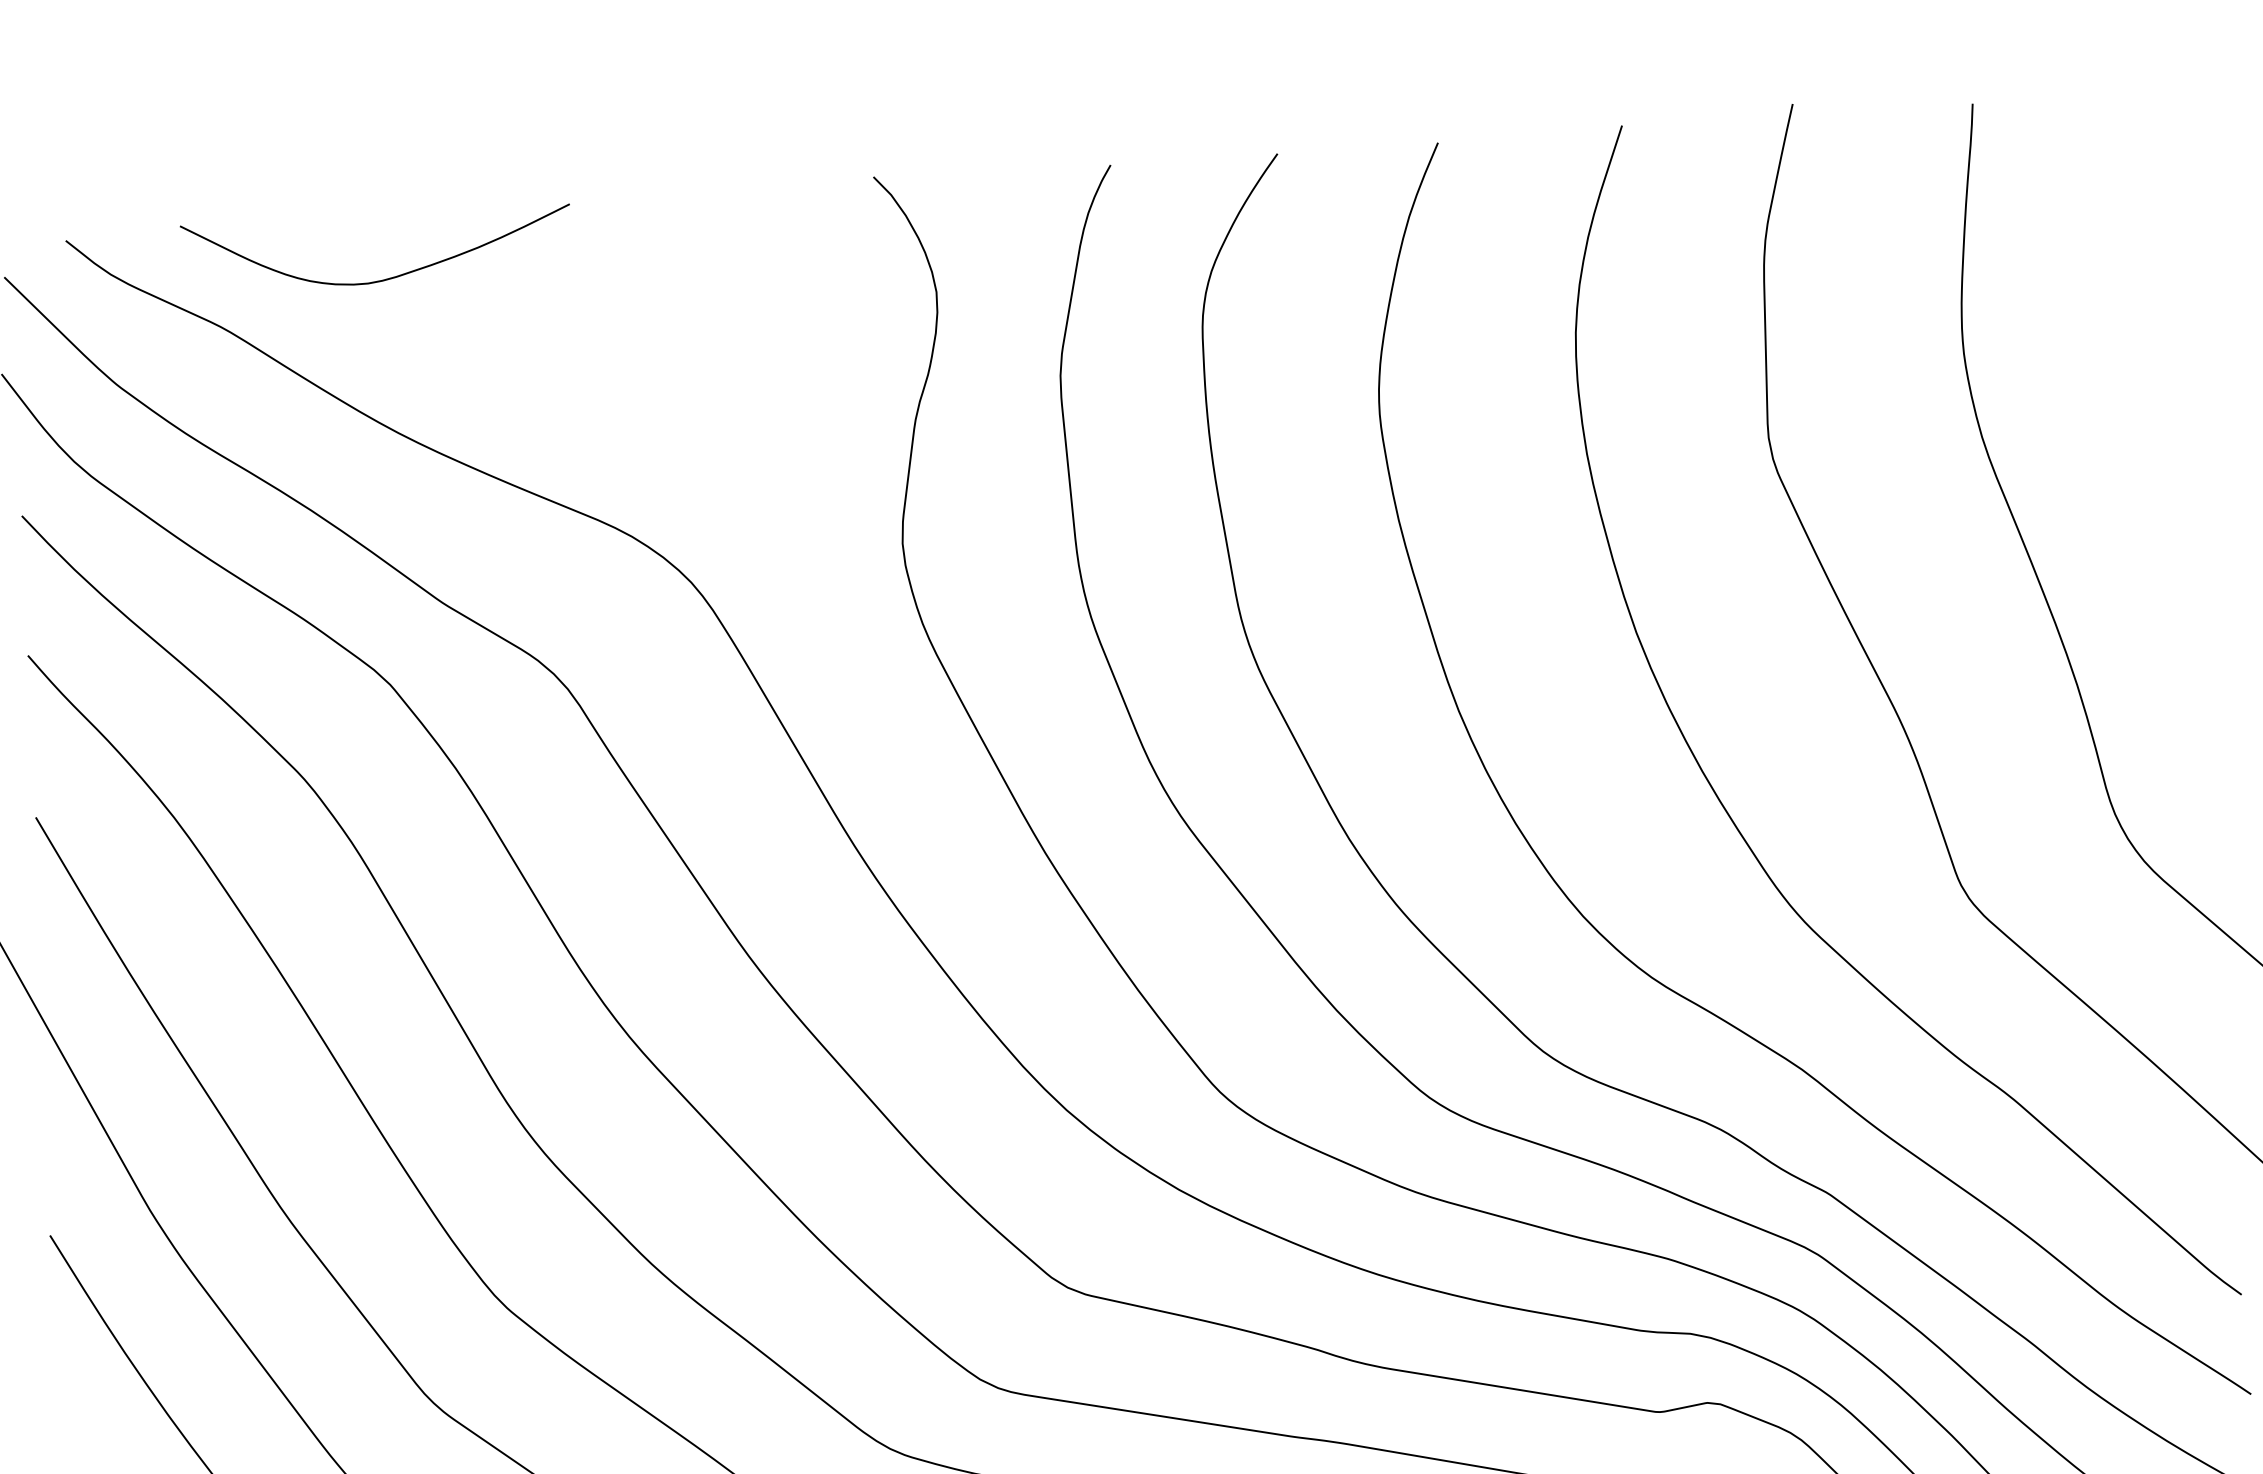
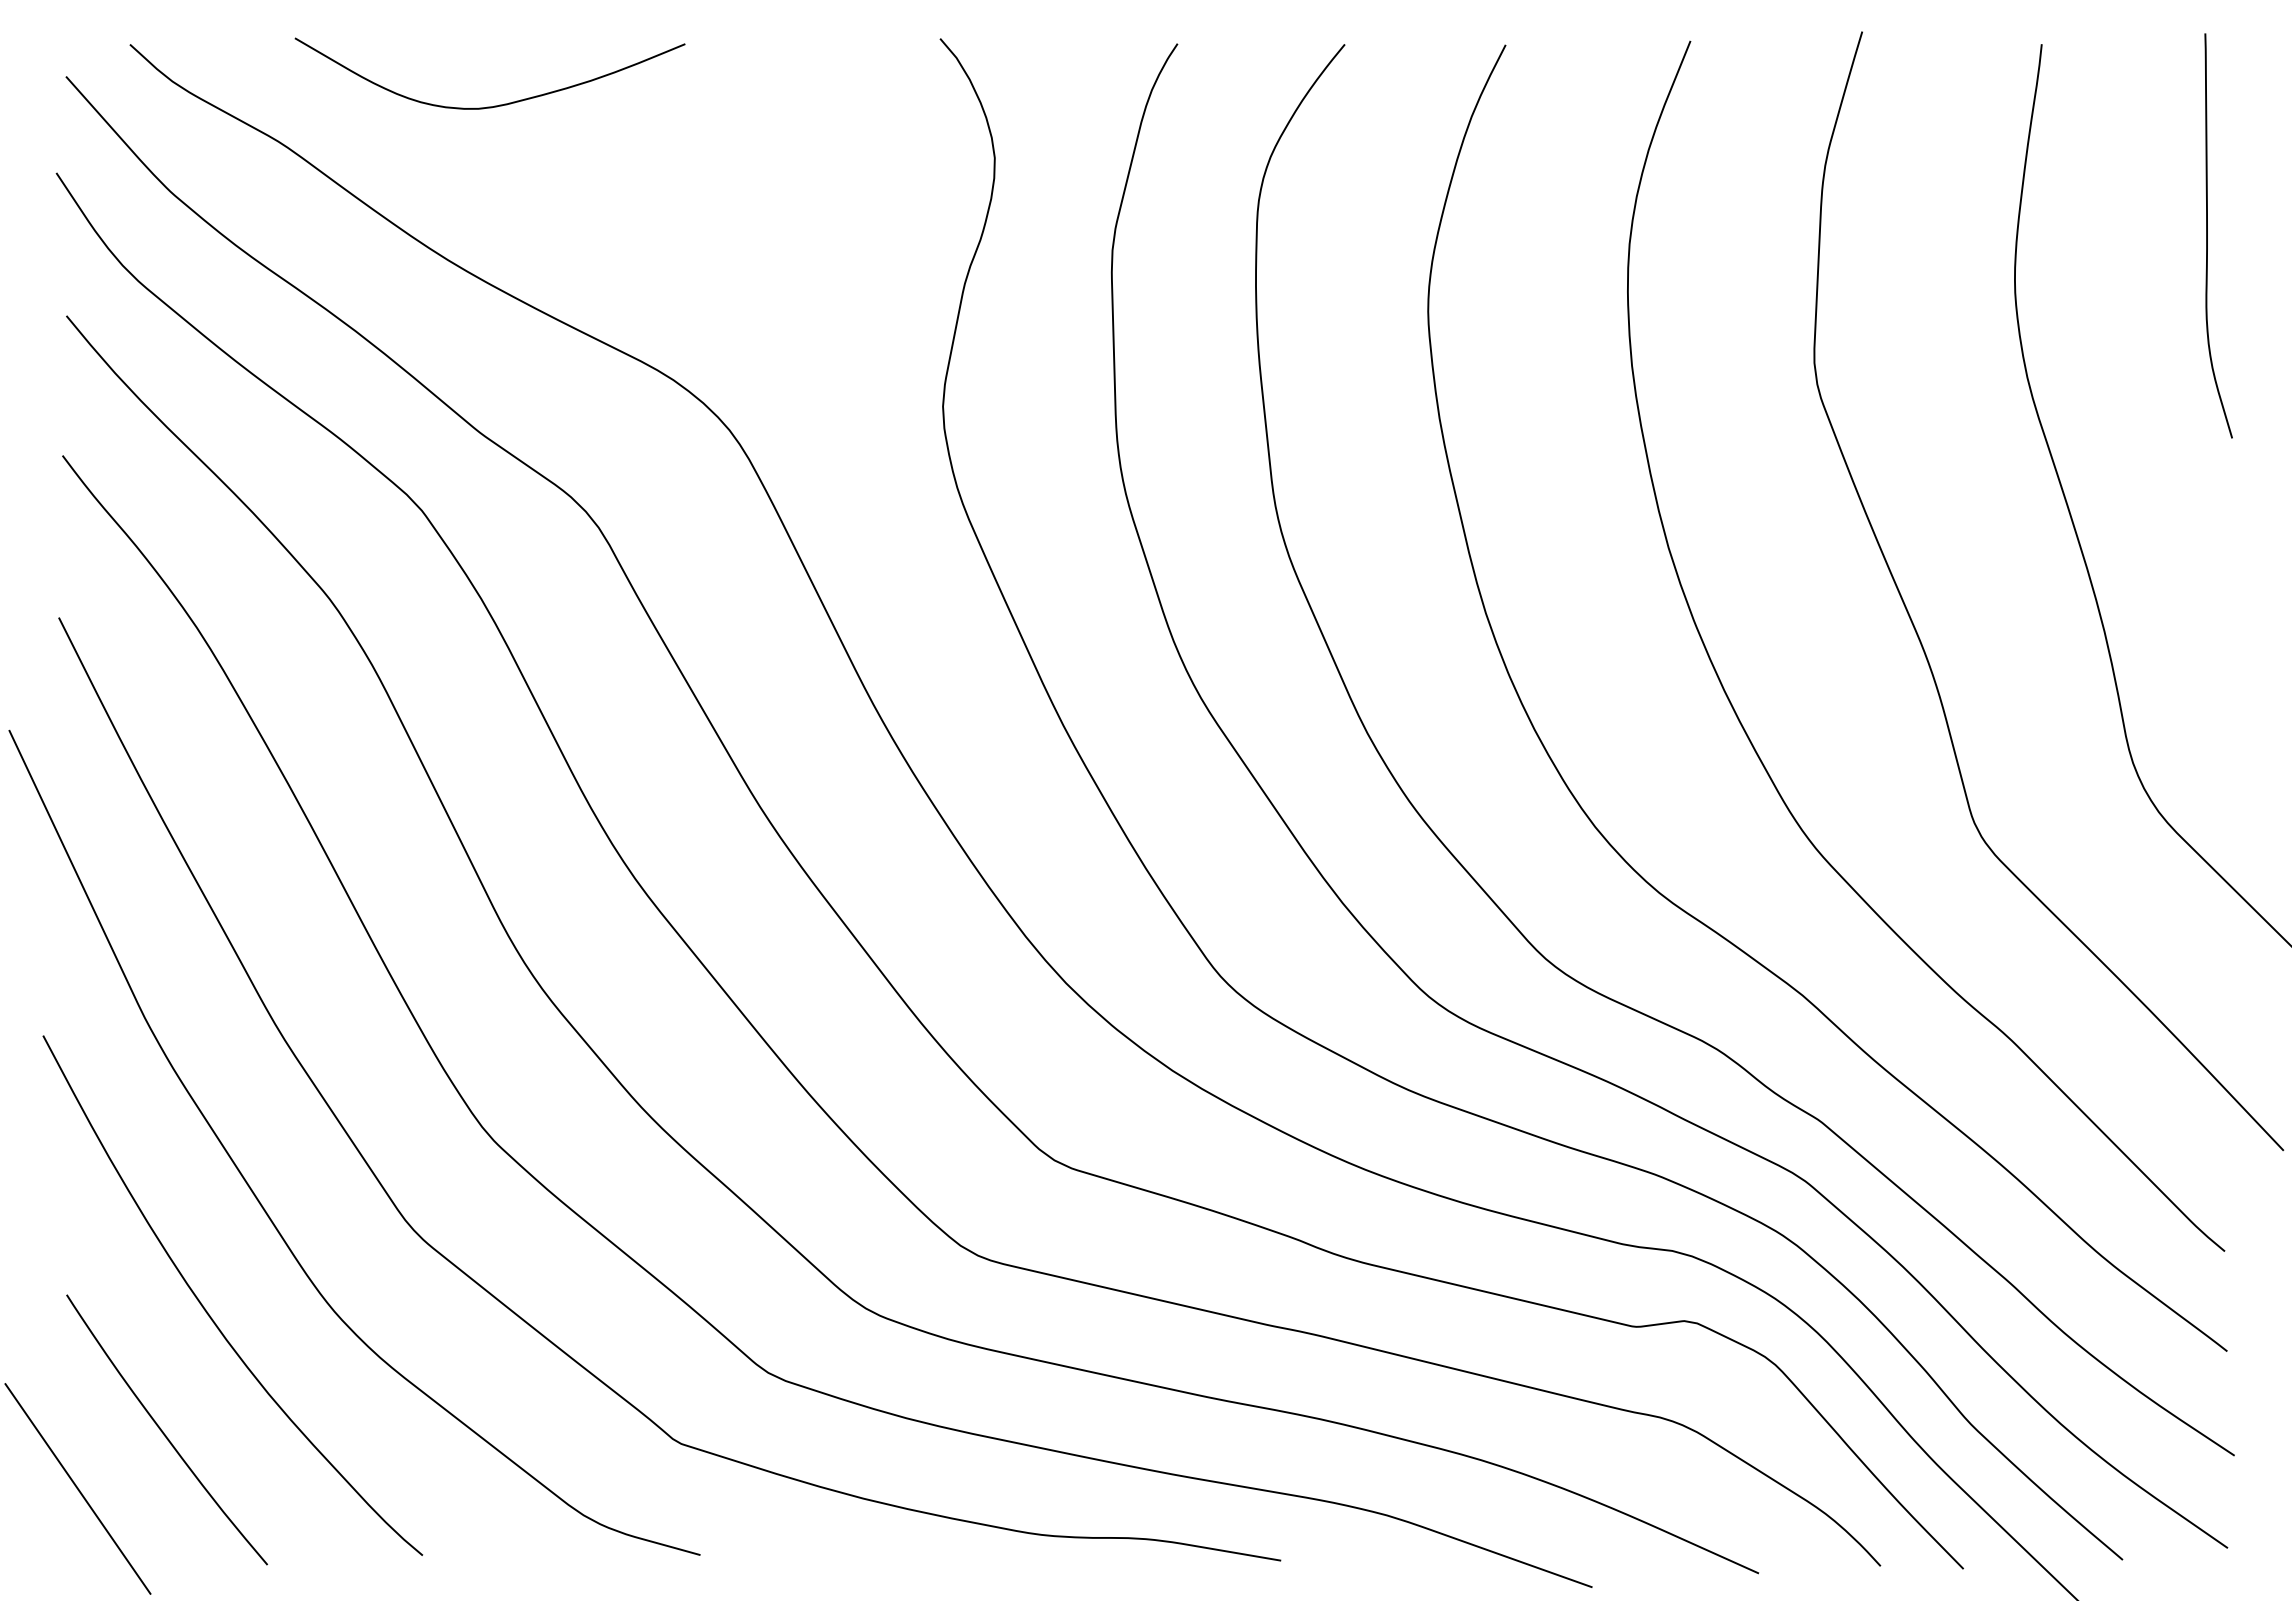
curve: (383, 279) -> (494, 105), moved
curve: (2151, 282) -> (2207, 235), added

